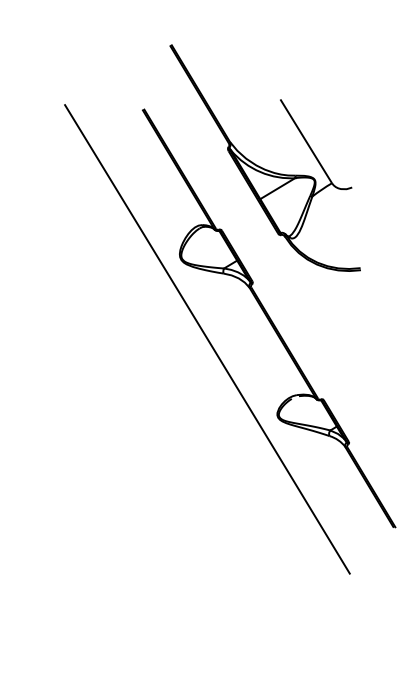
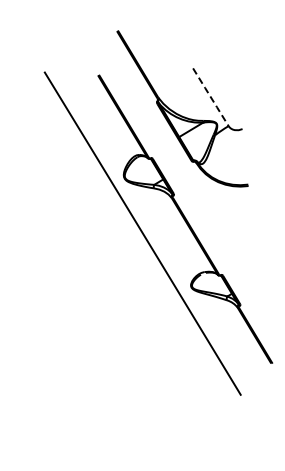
line: (305, 141) -> (210, 97), solid -> dashed

